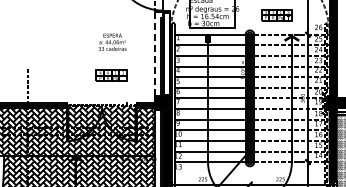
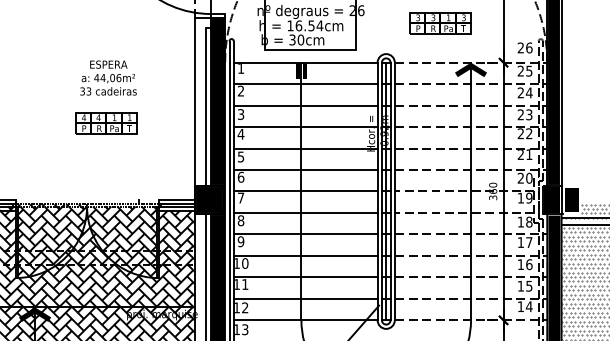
line: (155, 53) -> (195, 100), dashed -> solid
fill: (166, 53) -> (217, 100), added
part: (111, 75) -> (106, 122), moved

